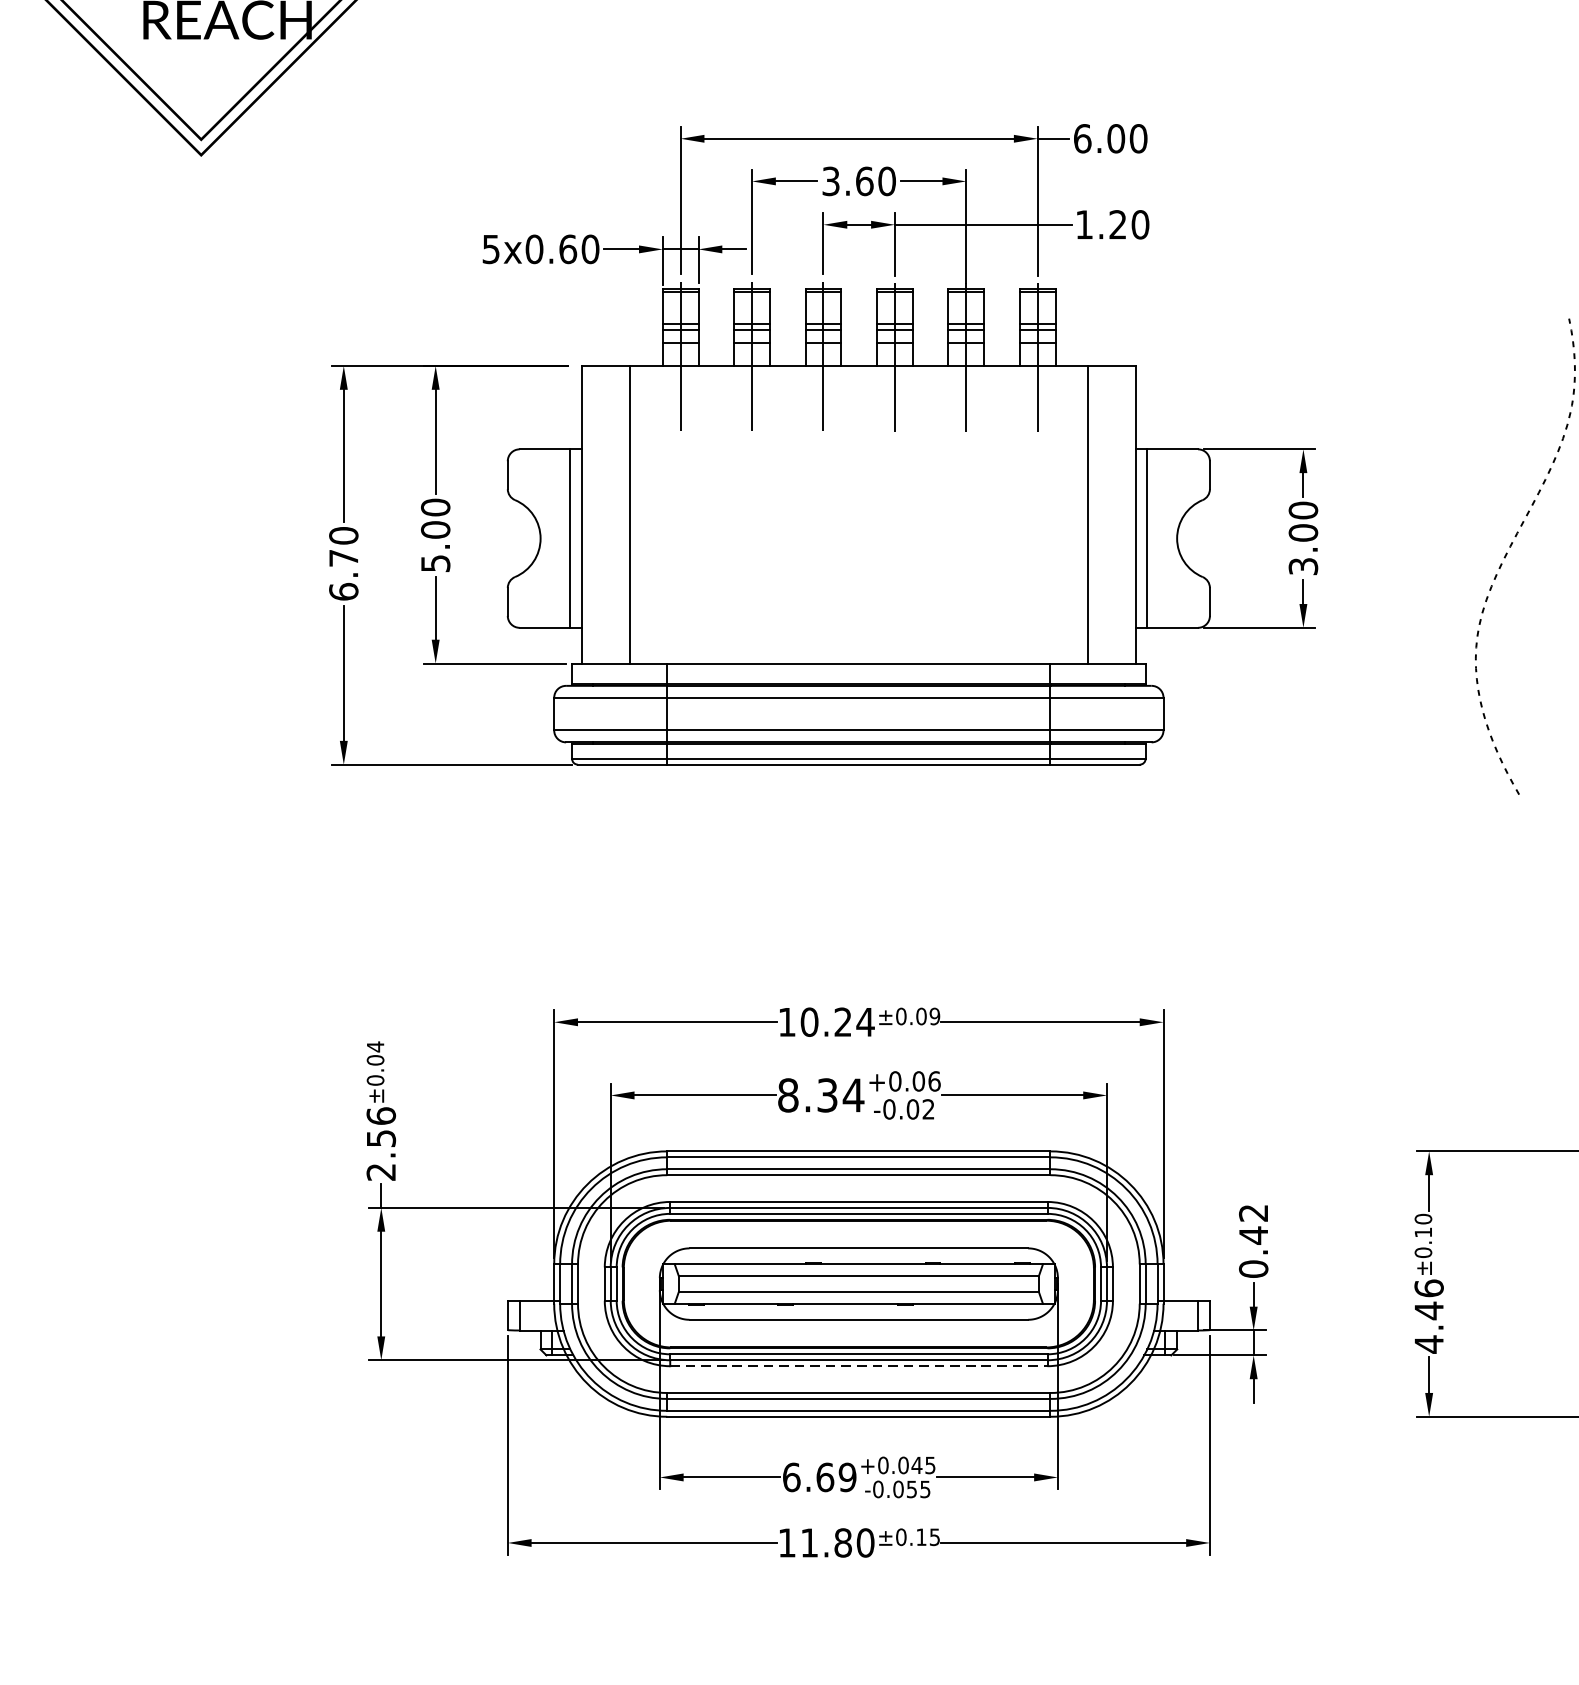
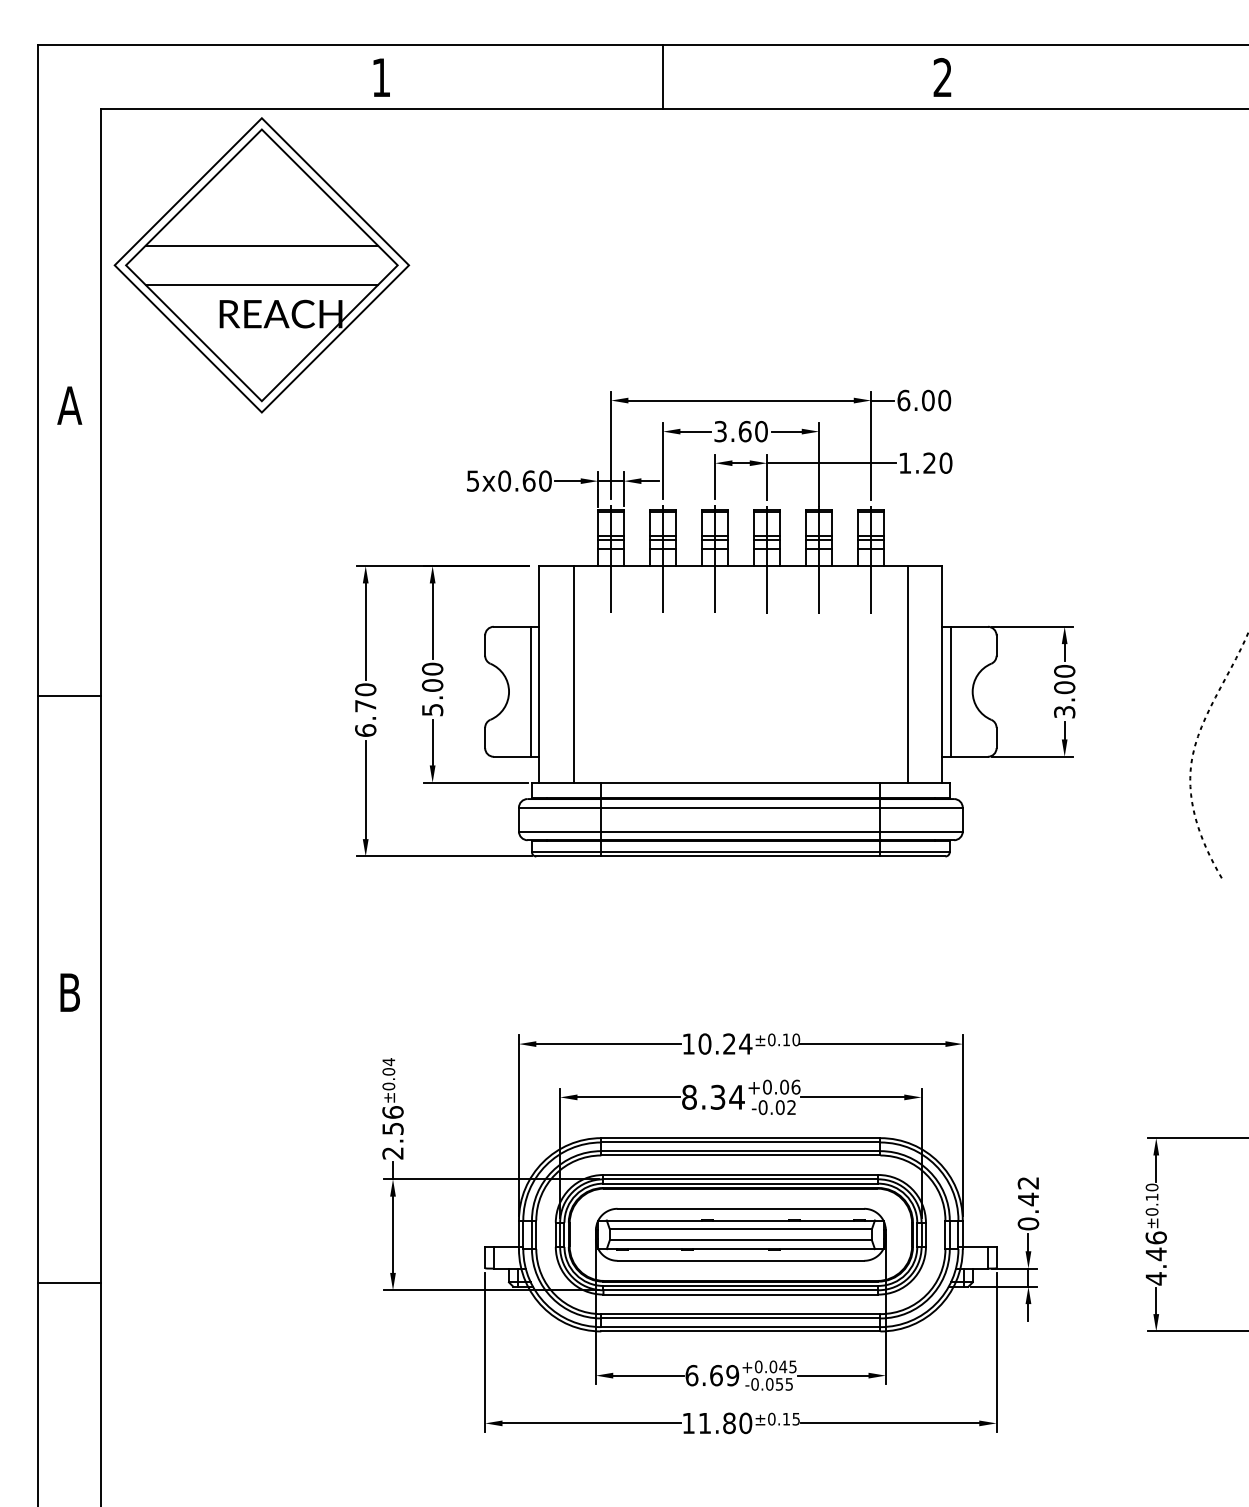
text: (926, 1015) -> (790, 1039), ±0.09 -> ±0.10
line: (859, 1366) -> (741, 1294), dashed -> solid

